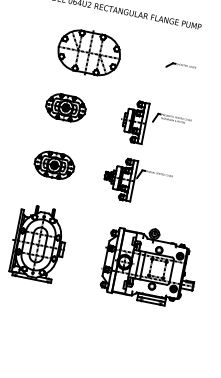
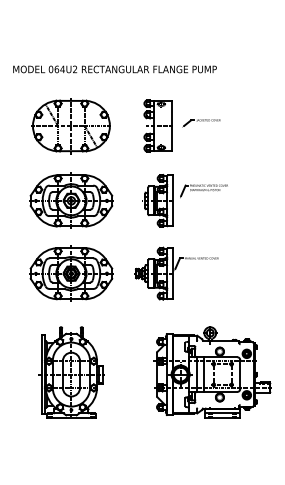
part: (88, 53) -> (70, 126), moved
part: (145, 62) -> (157, 125), added
part: (66, 107) -> (71, 200), size x1.67
part: (54, 165) -> (71, 273), size x1.67

